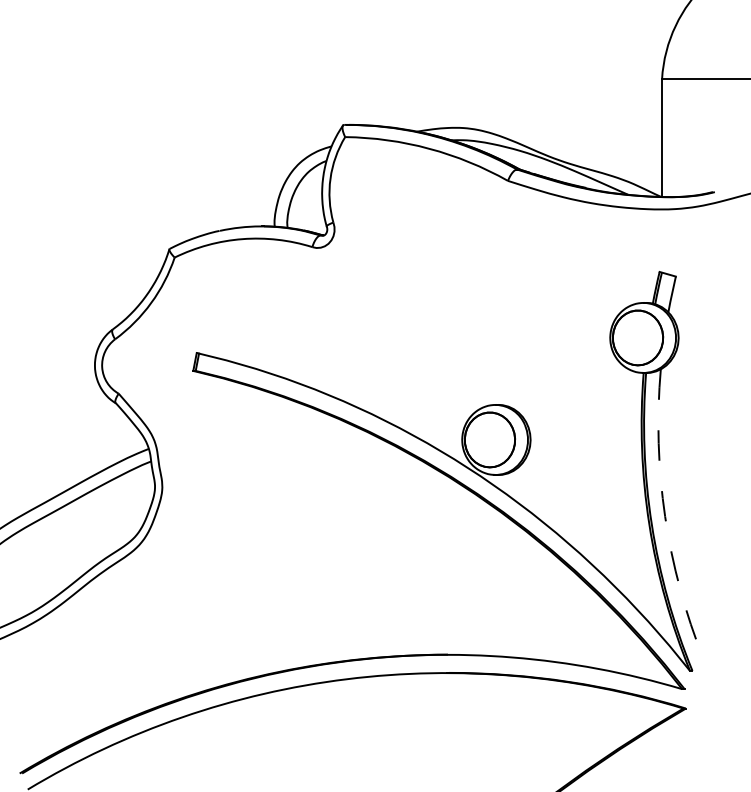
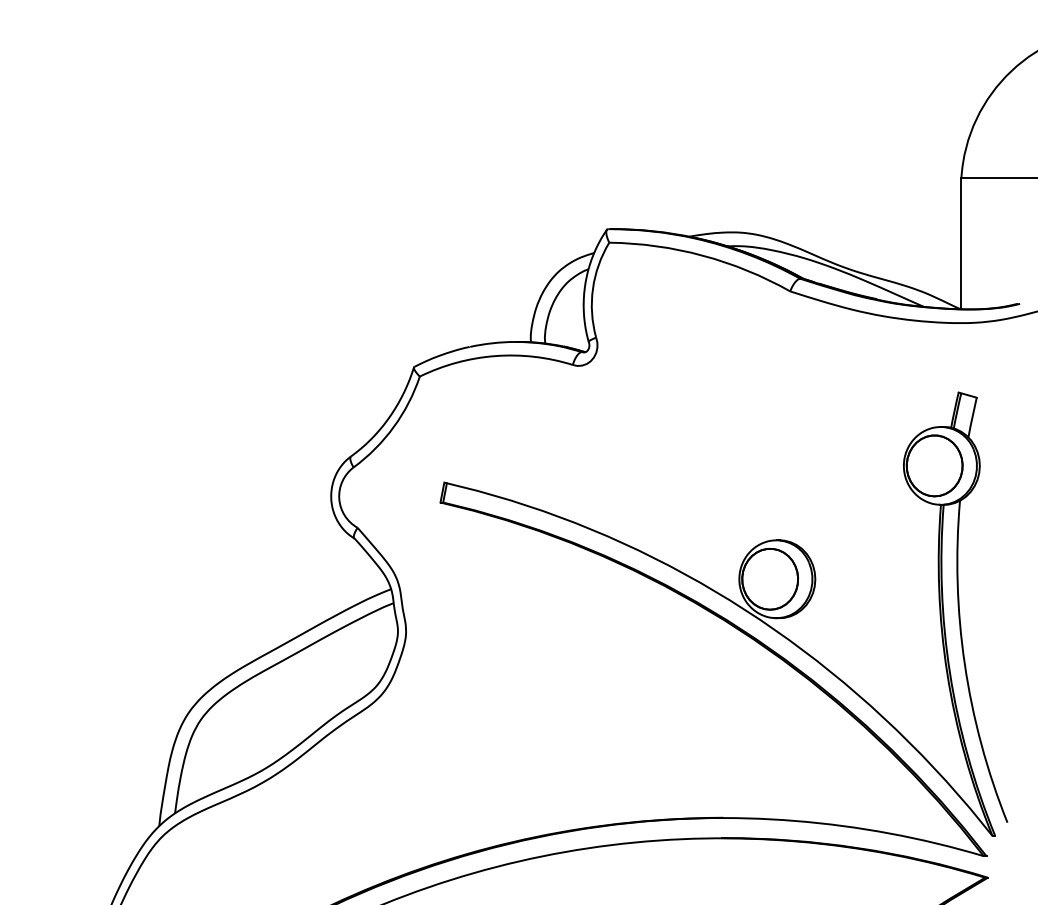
arc: (664, 516) -> (964, 664), dashed -> solid

